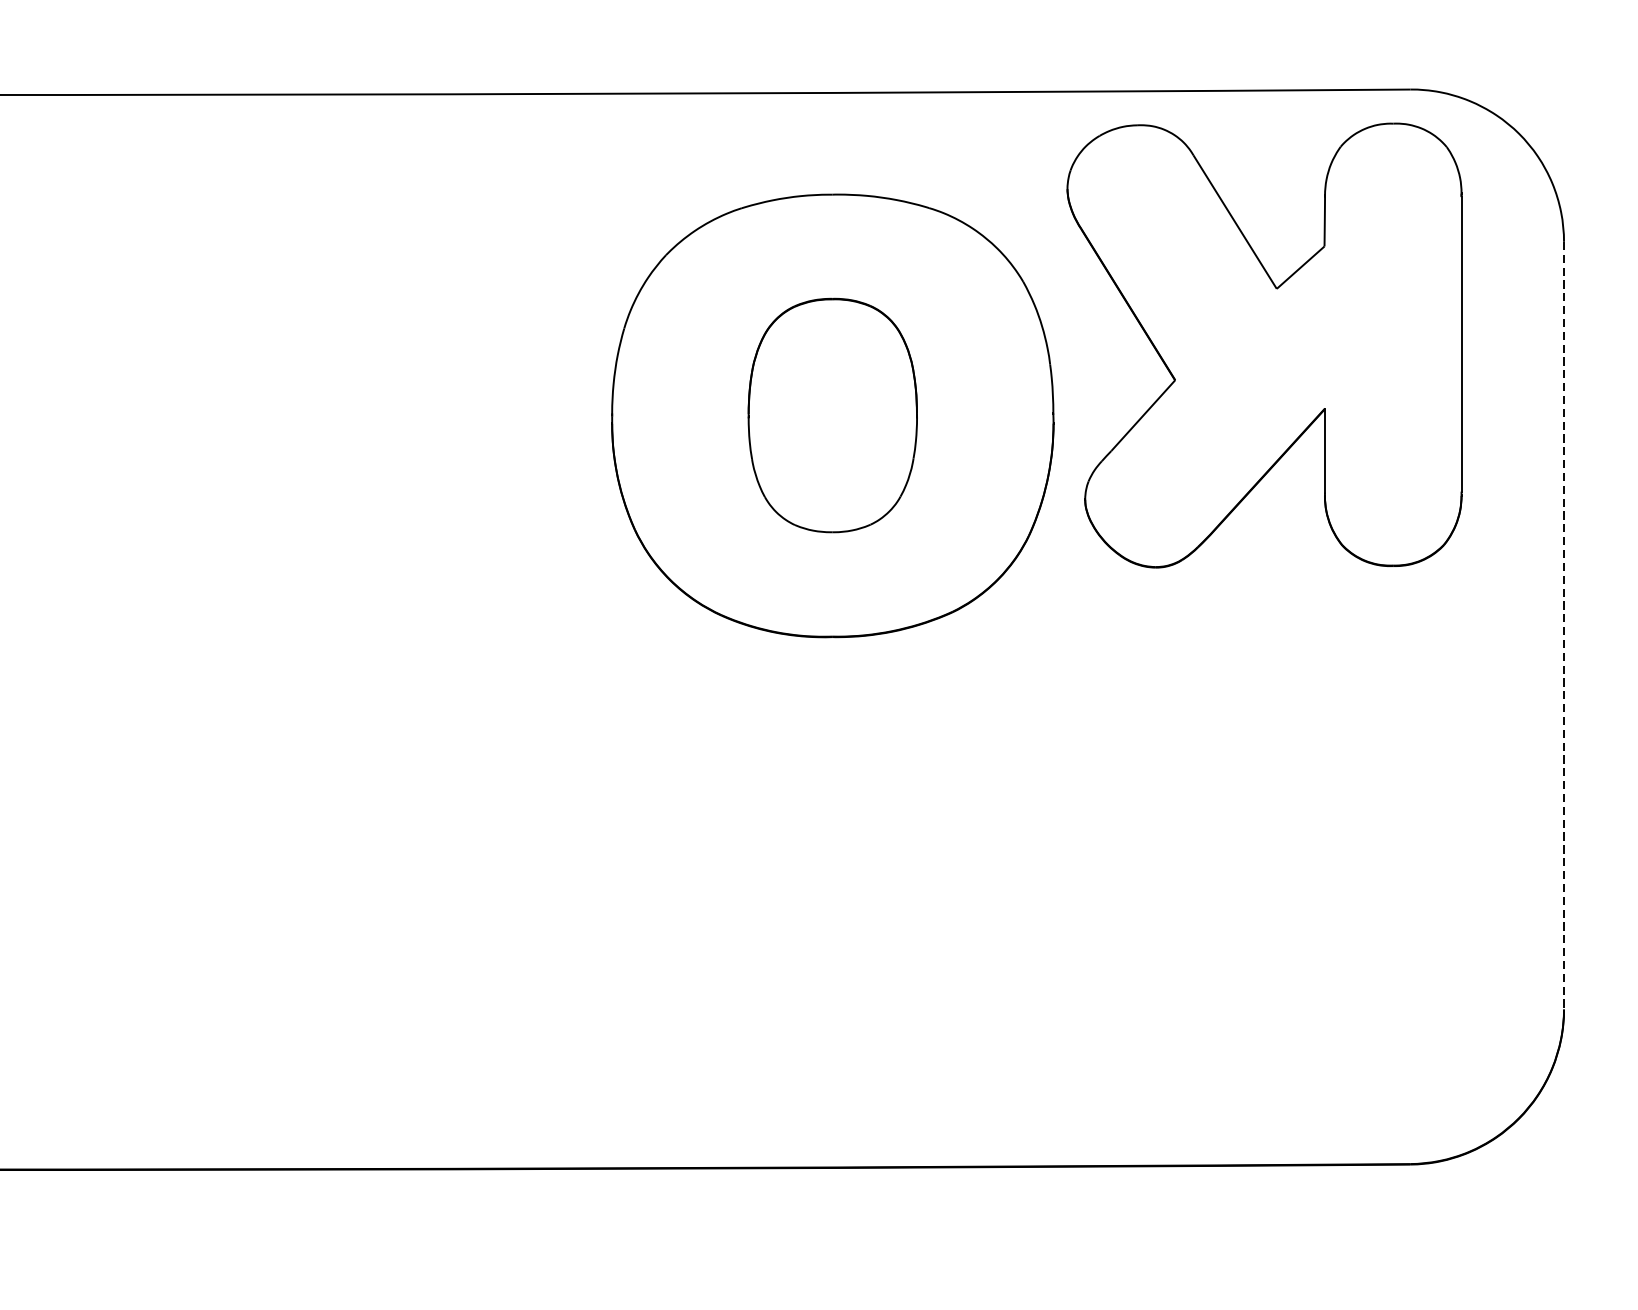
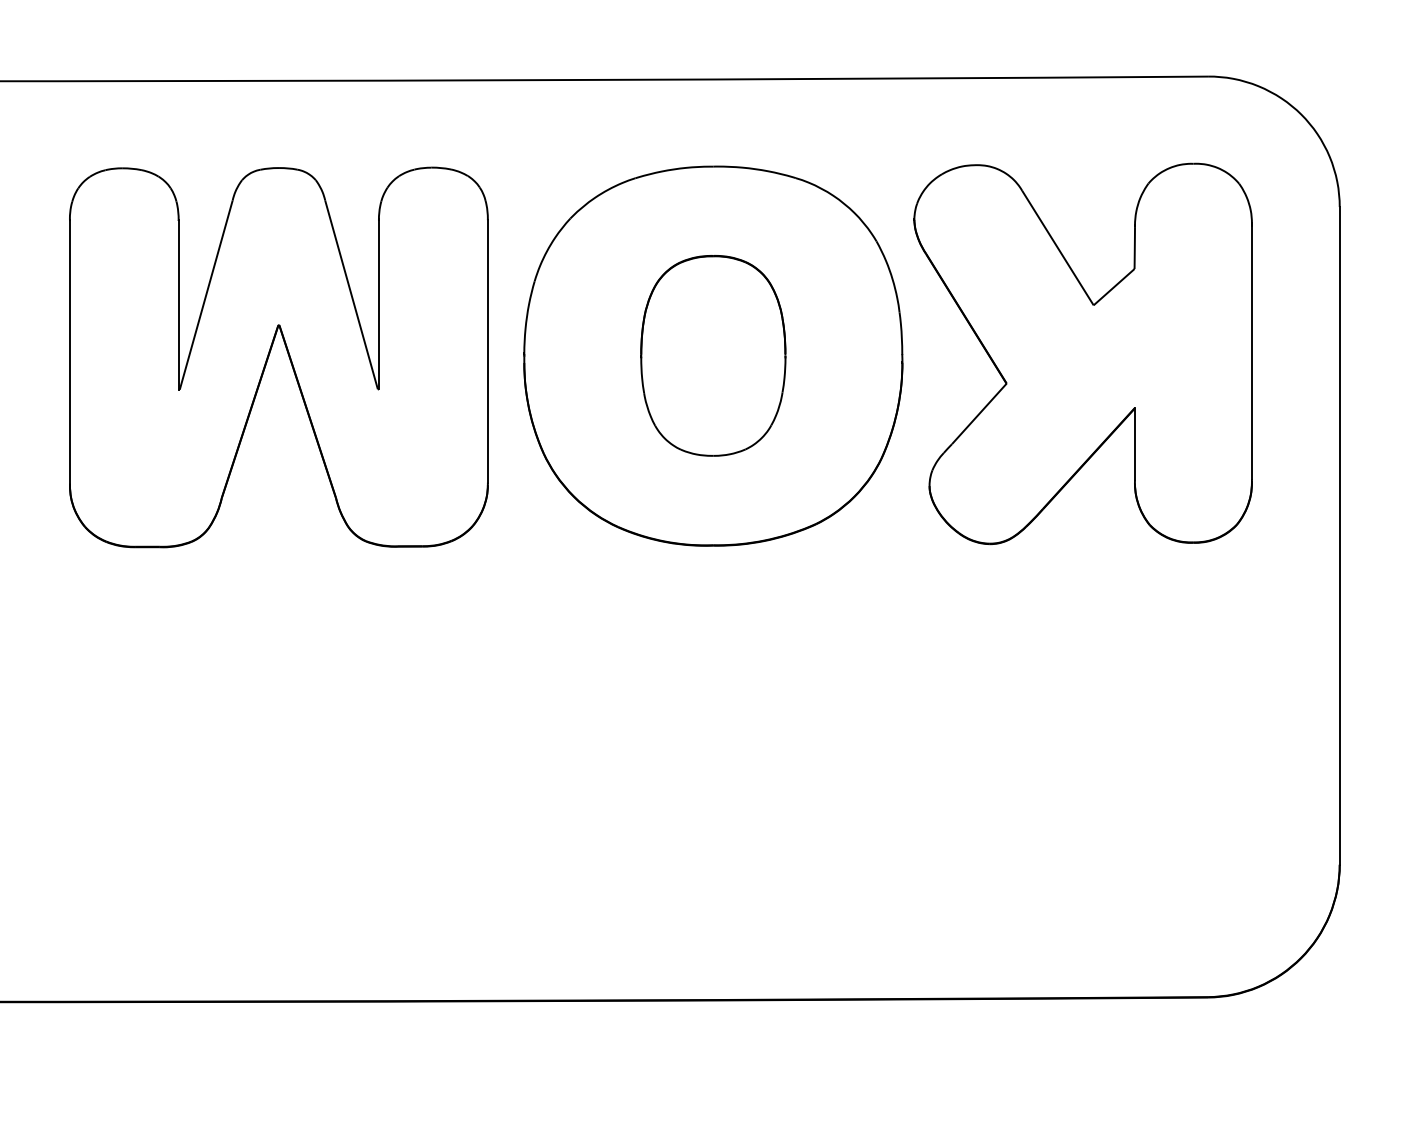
part: (1263, 345) -> (1082, 353), moved
part: (315, 412) -> (270, 353), added
line: (1563, 626) -> (1339, 536), dashed -> solid

